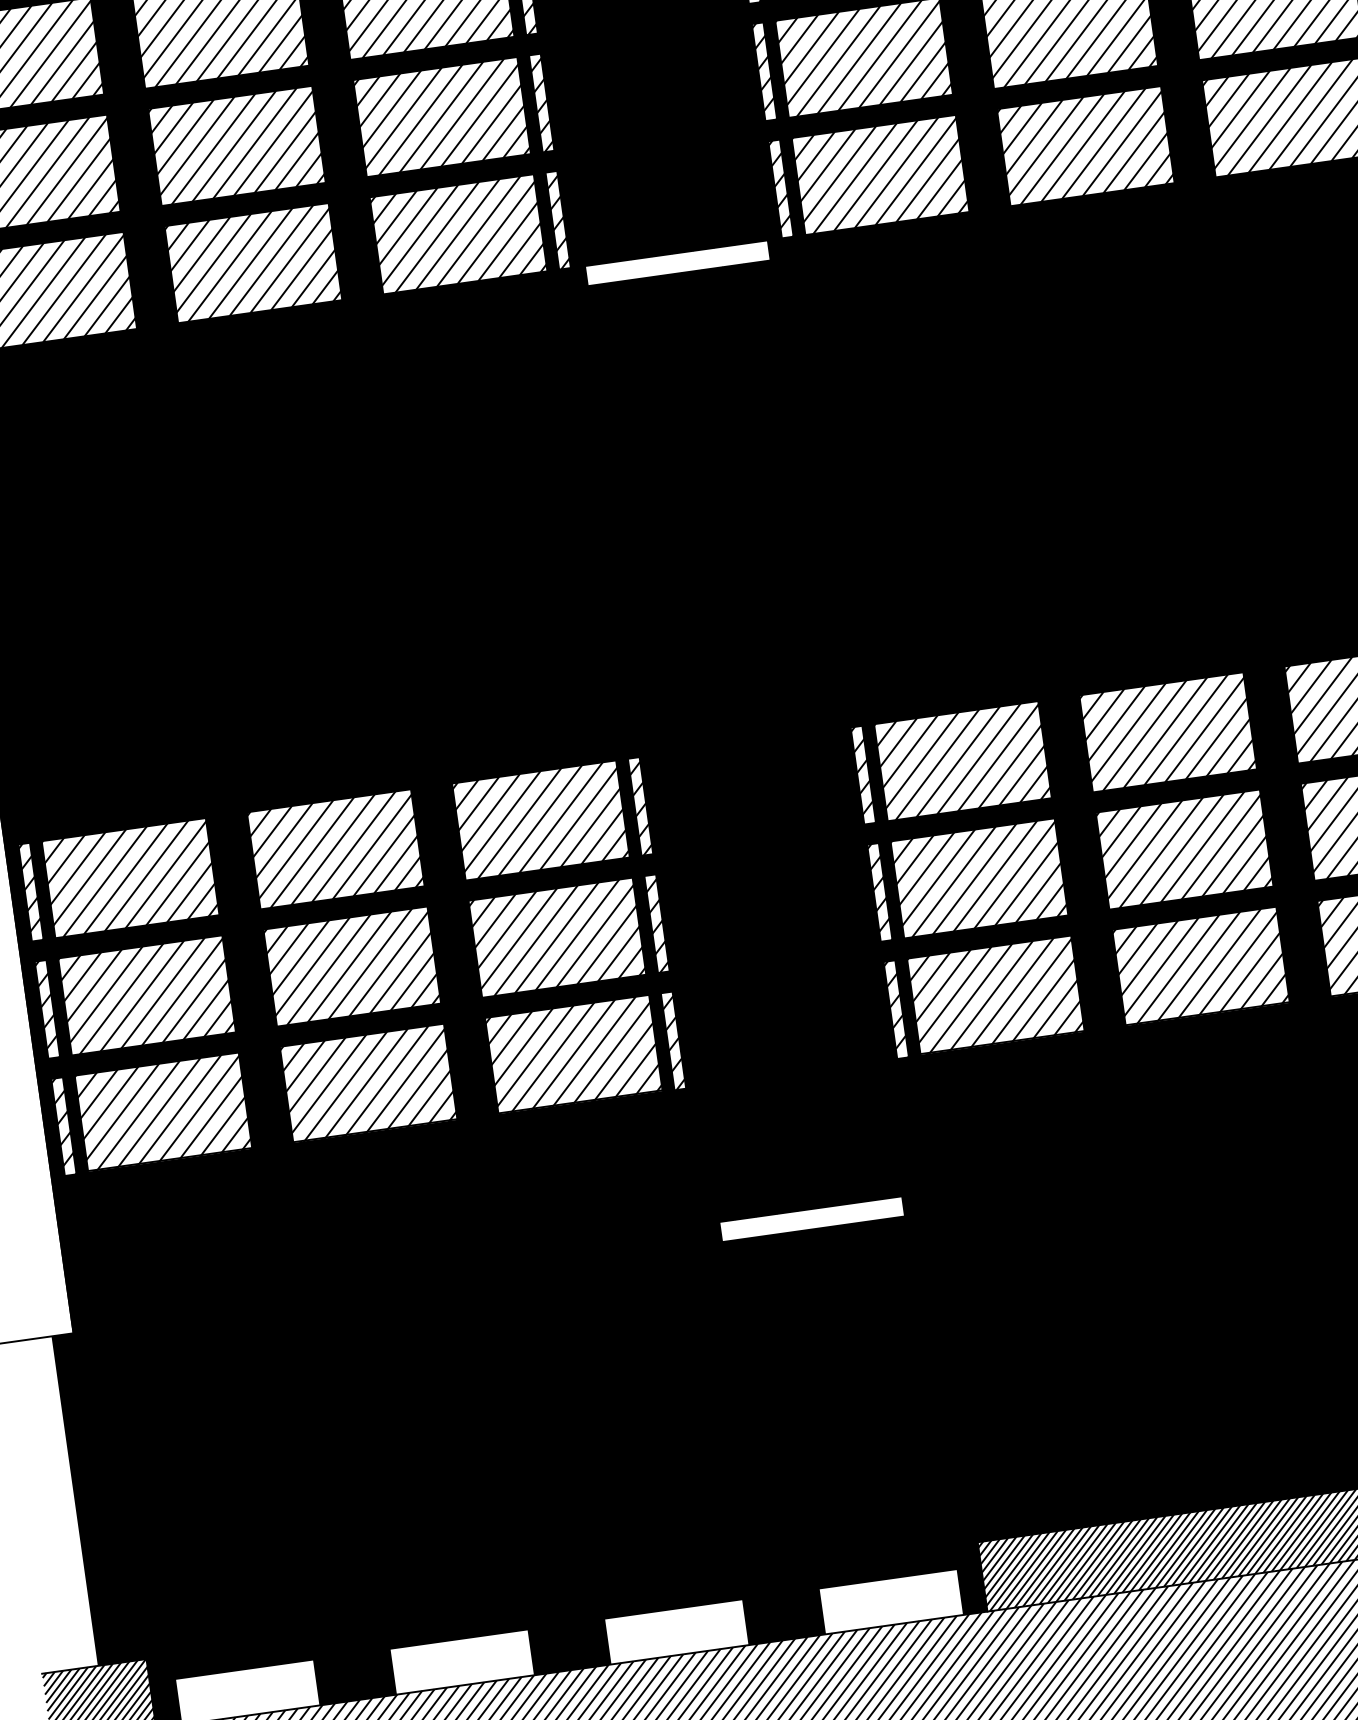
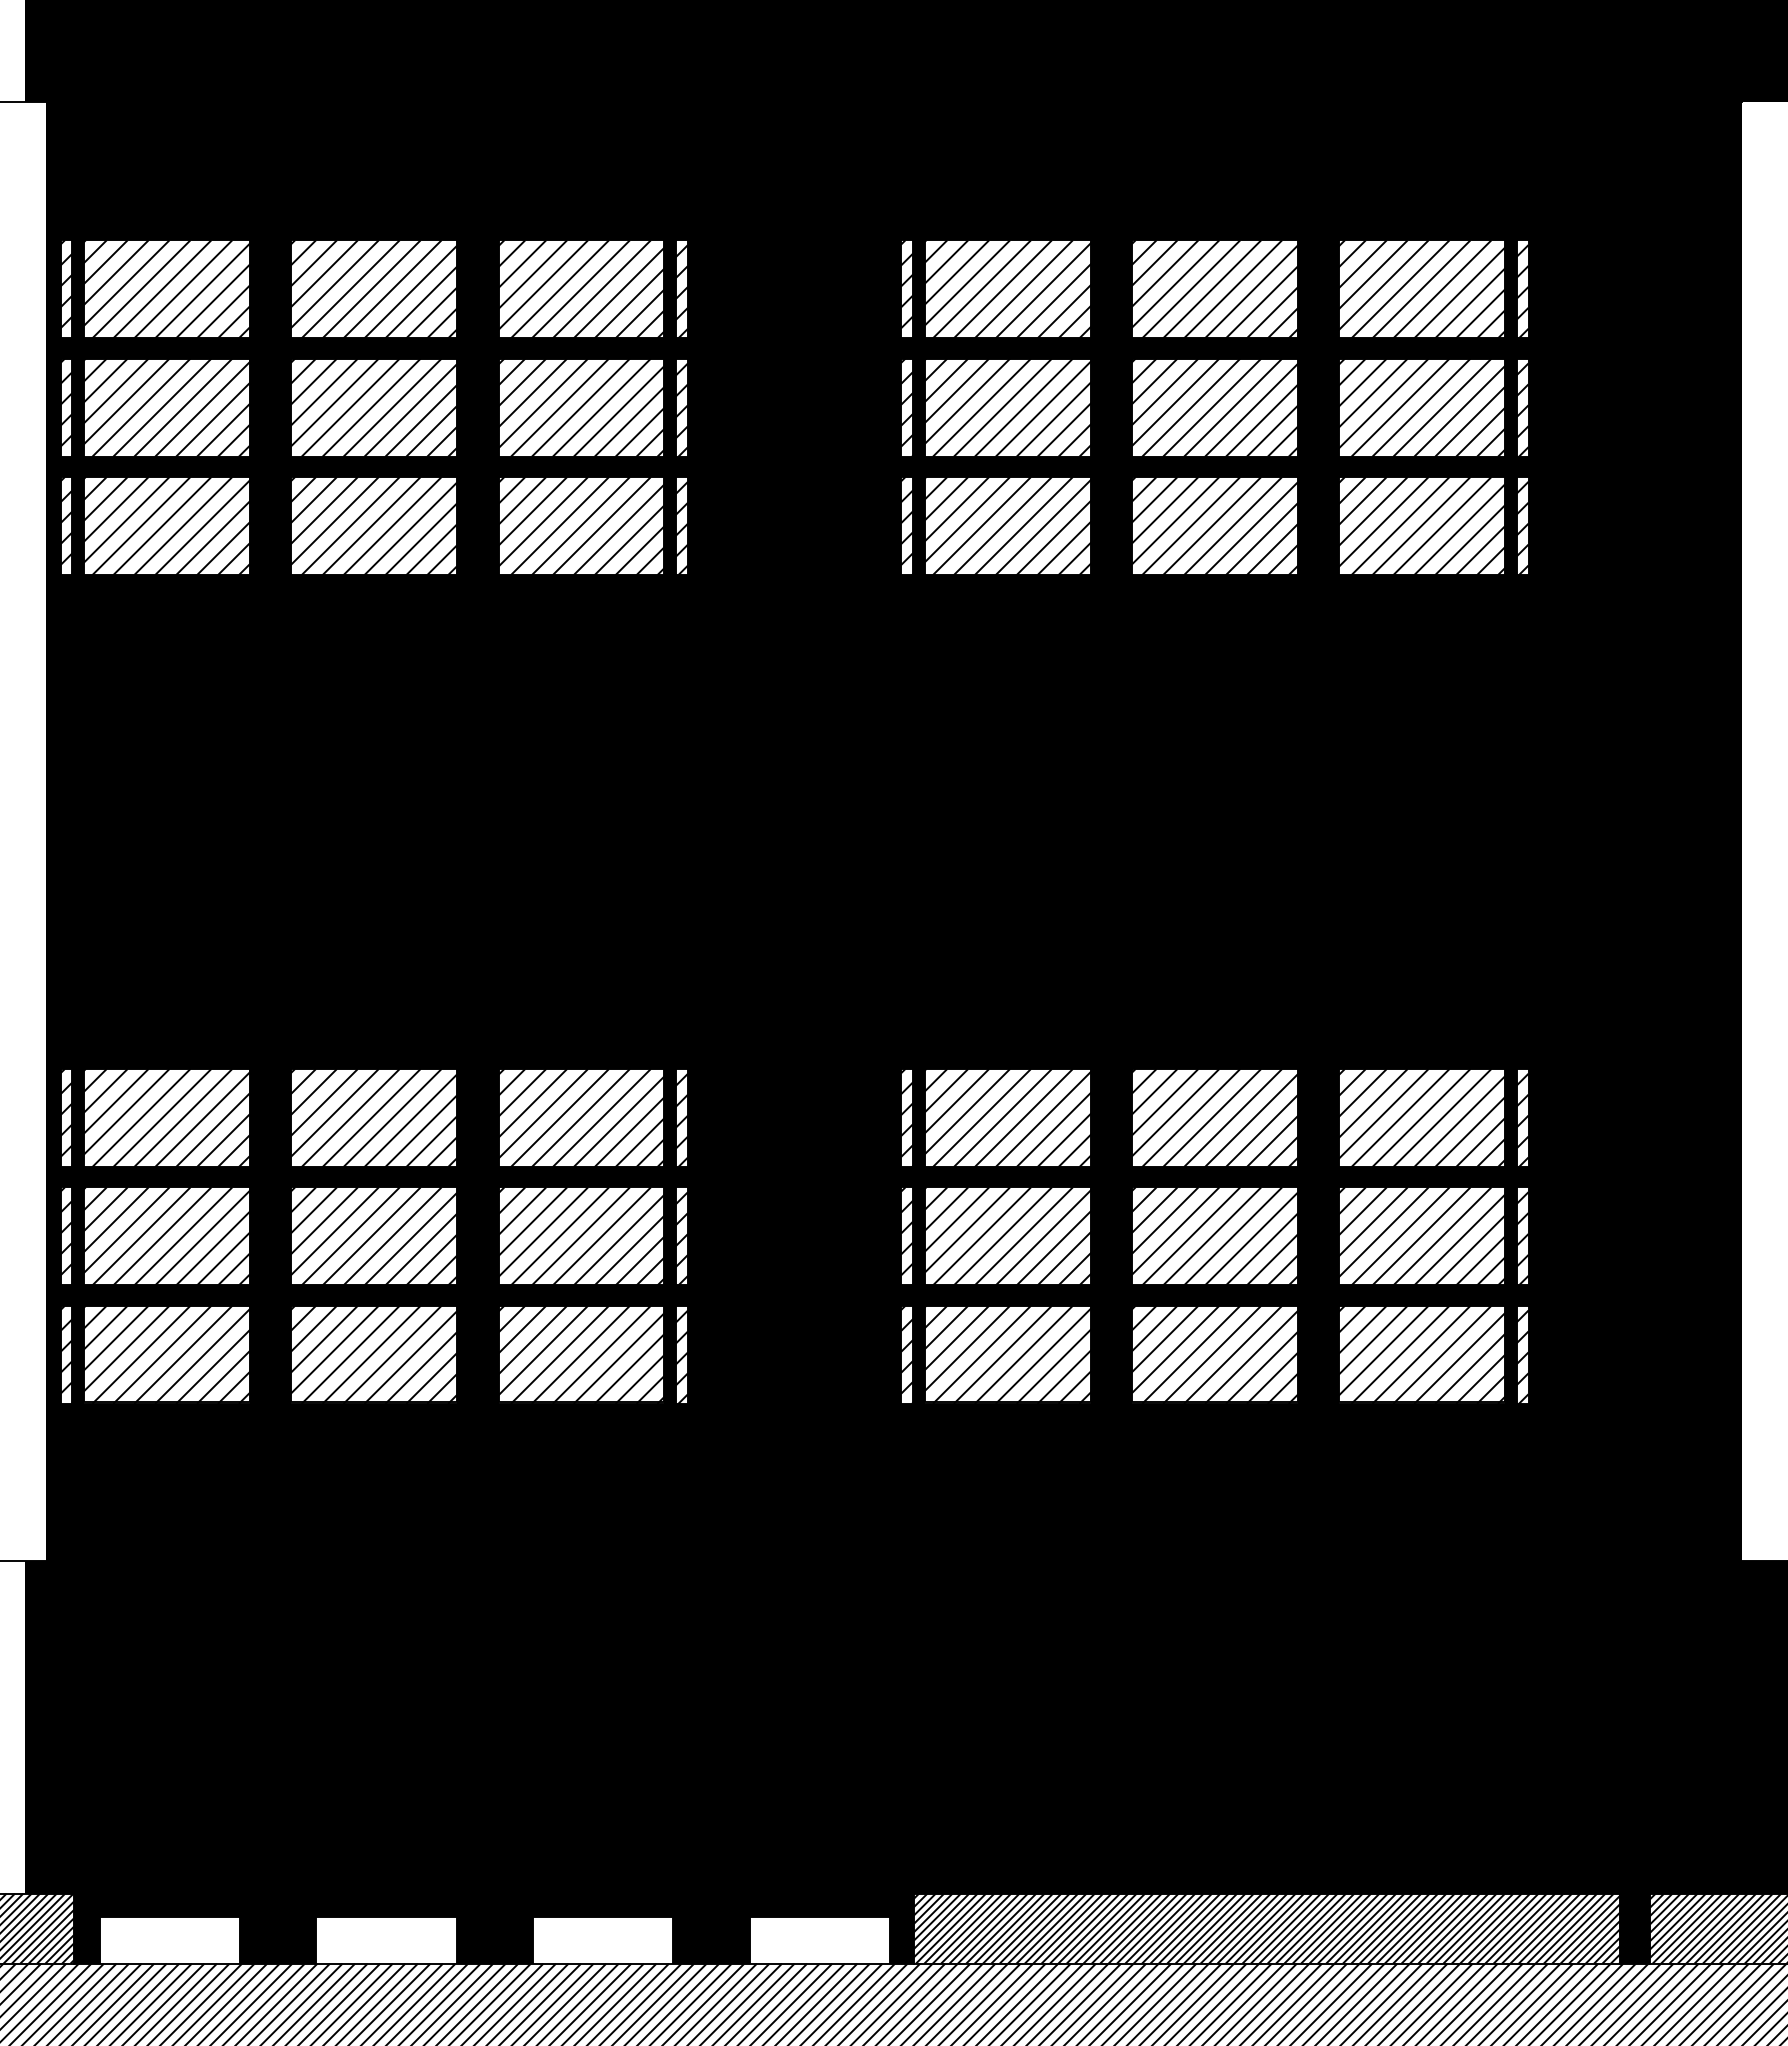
fill: (677, 263) -> (794, 585), added
fill: (812, 1219) -> (794, 1550), added

